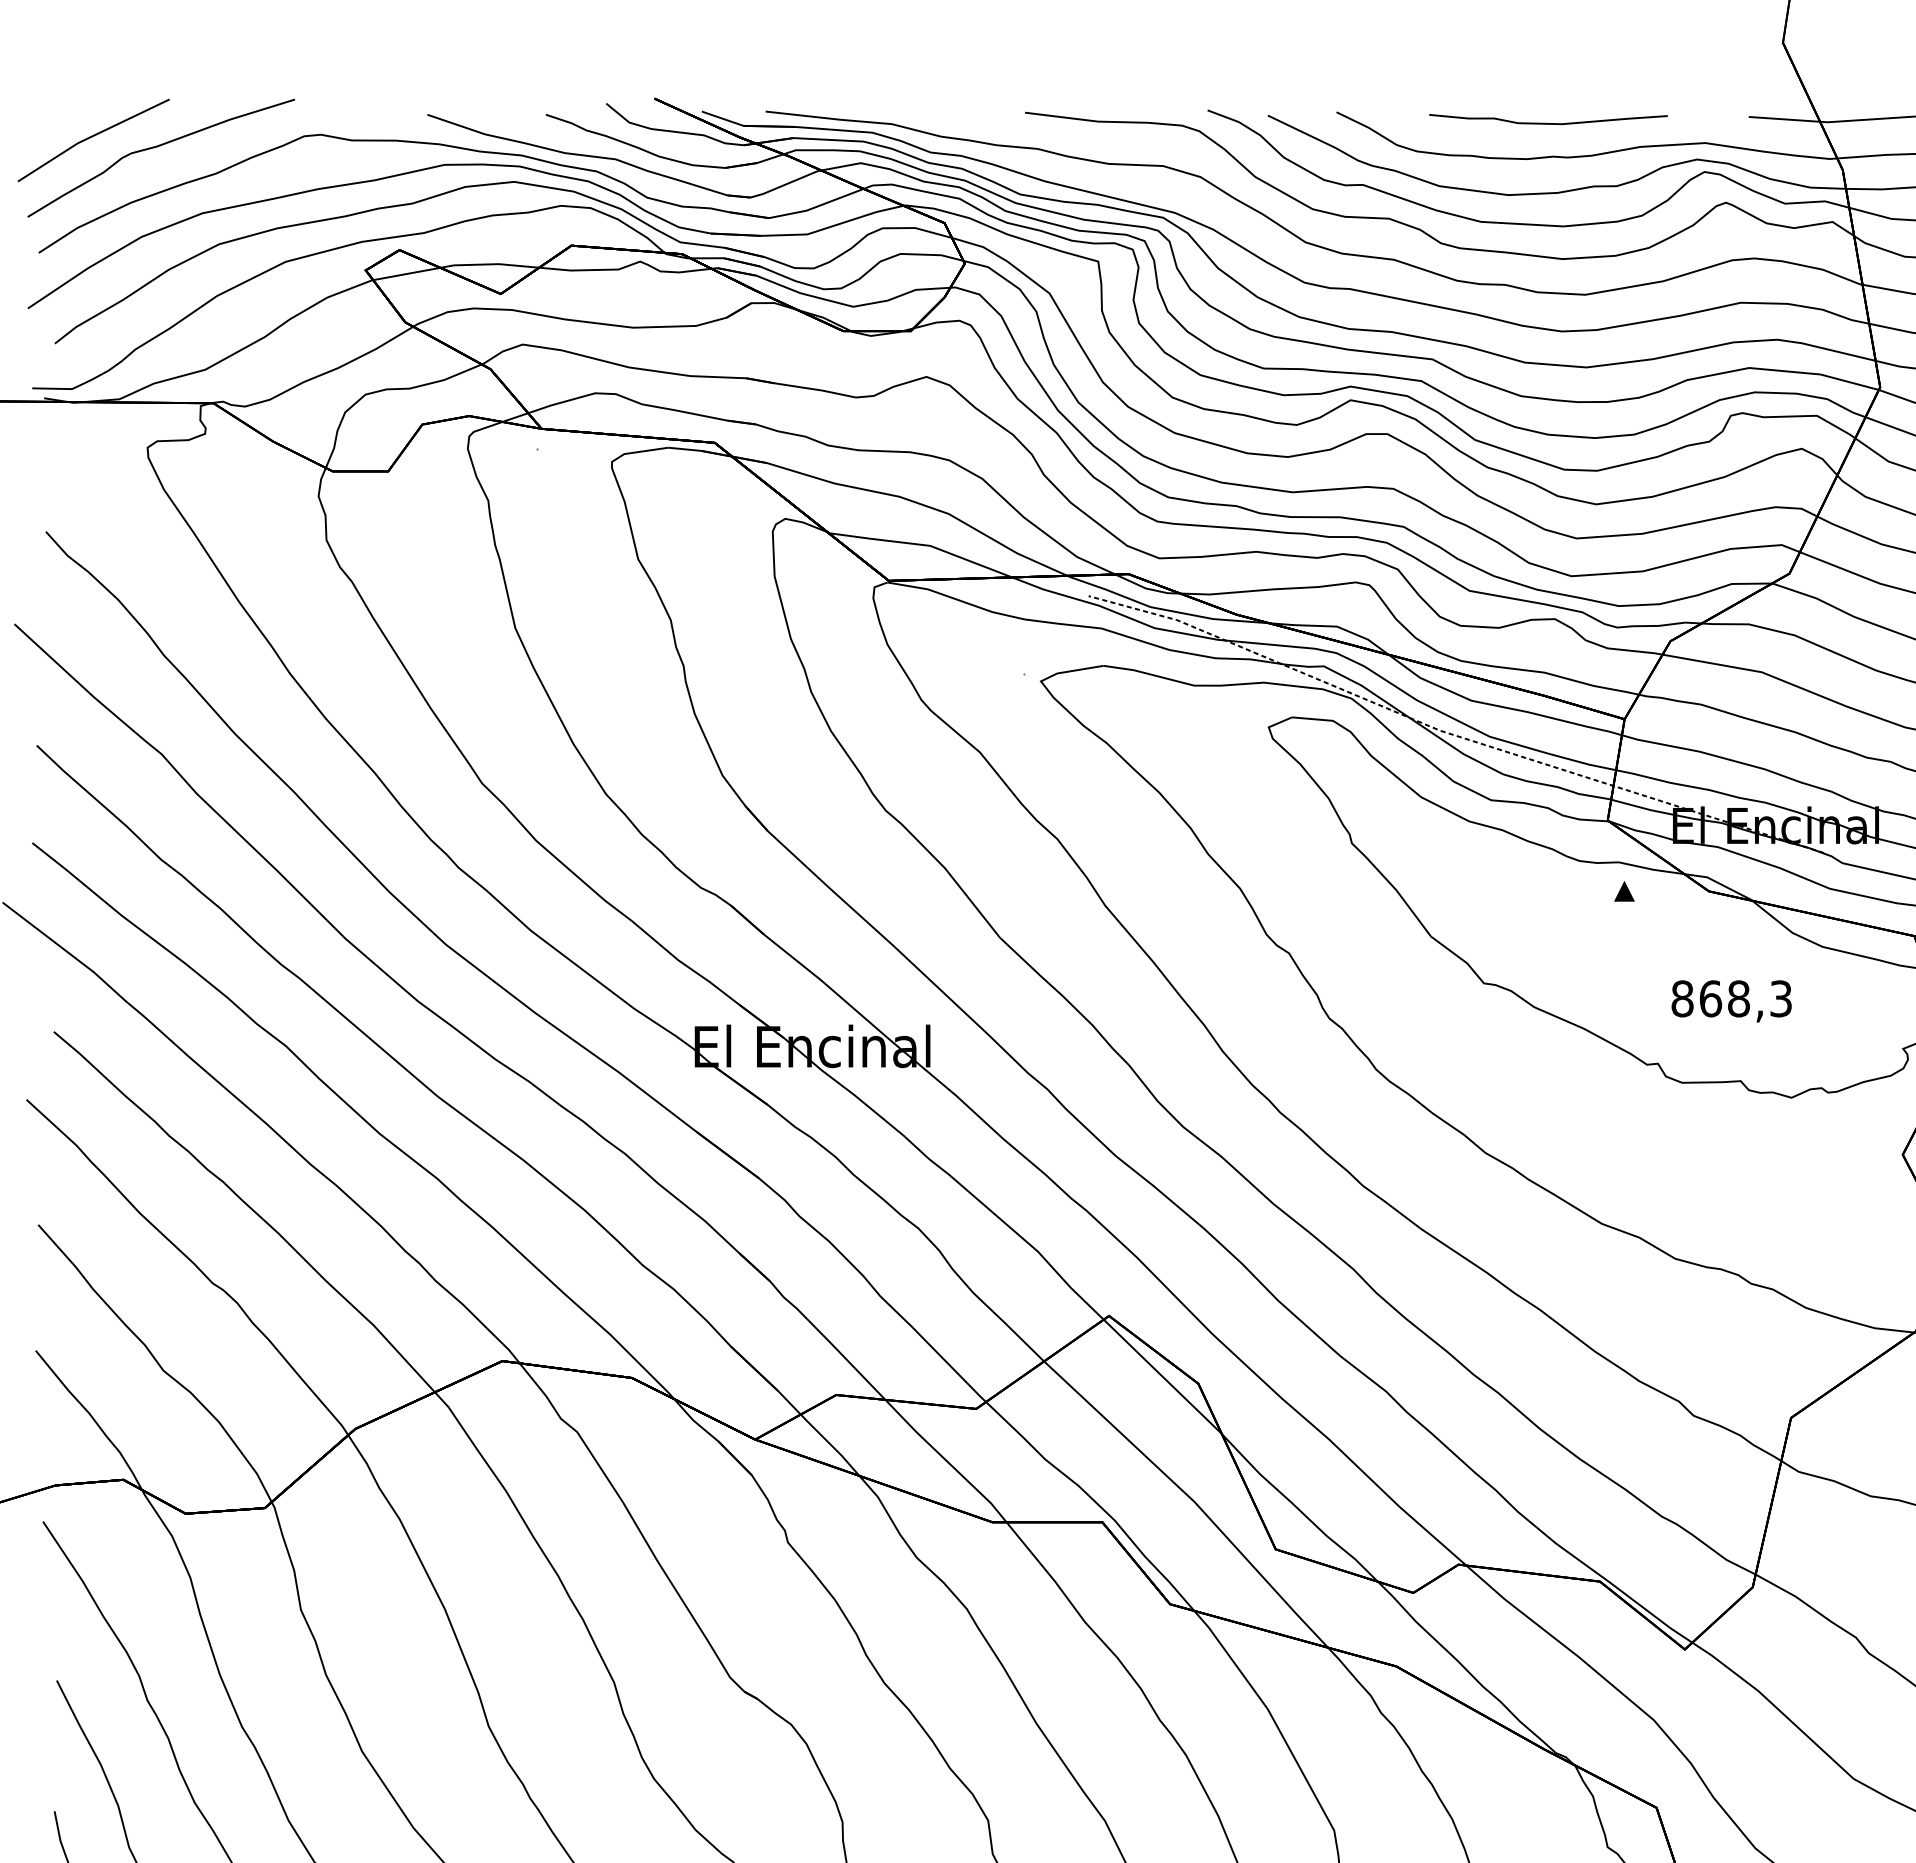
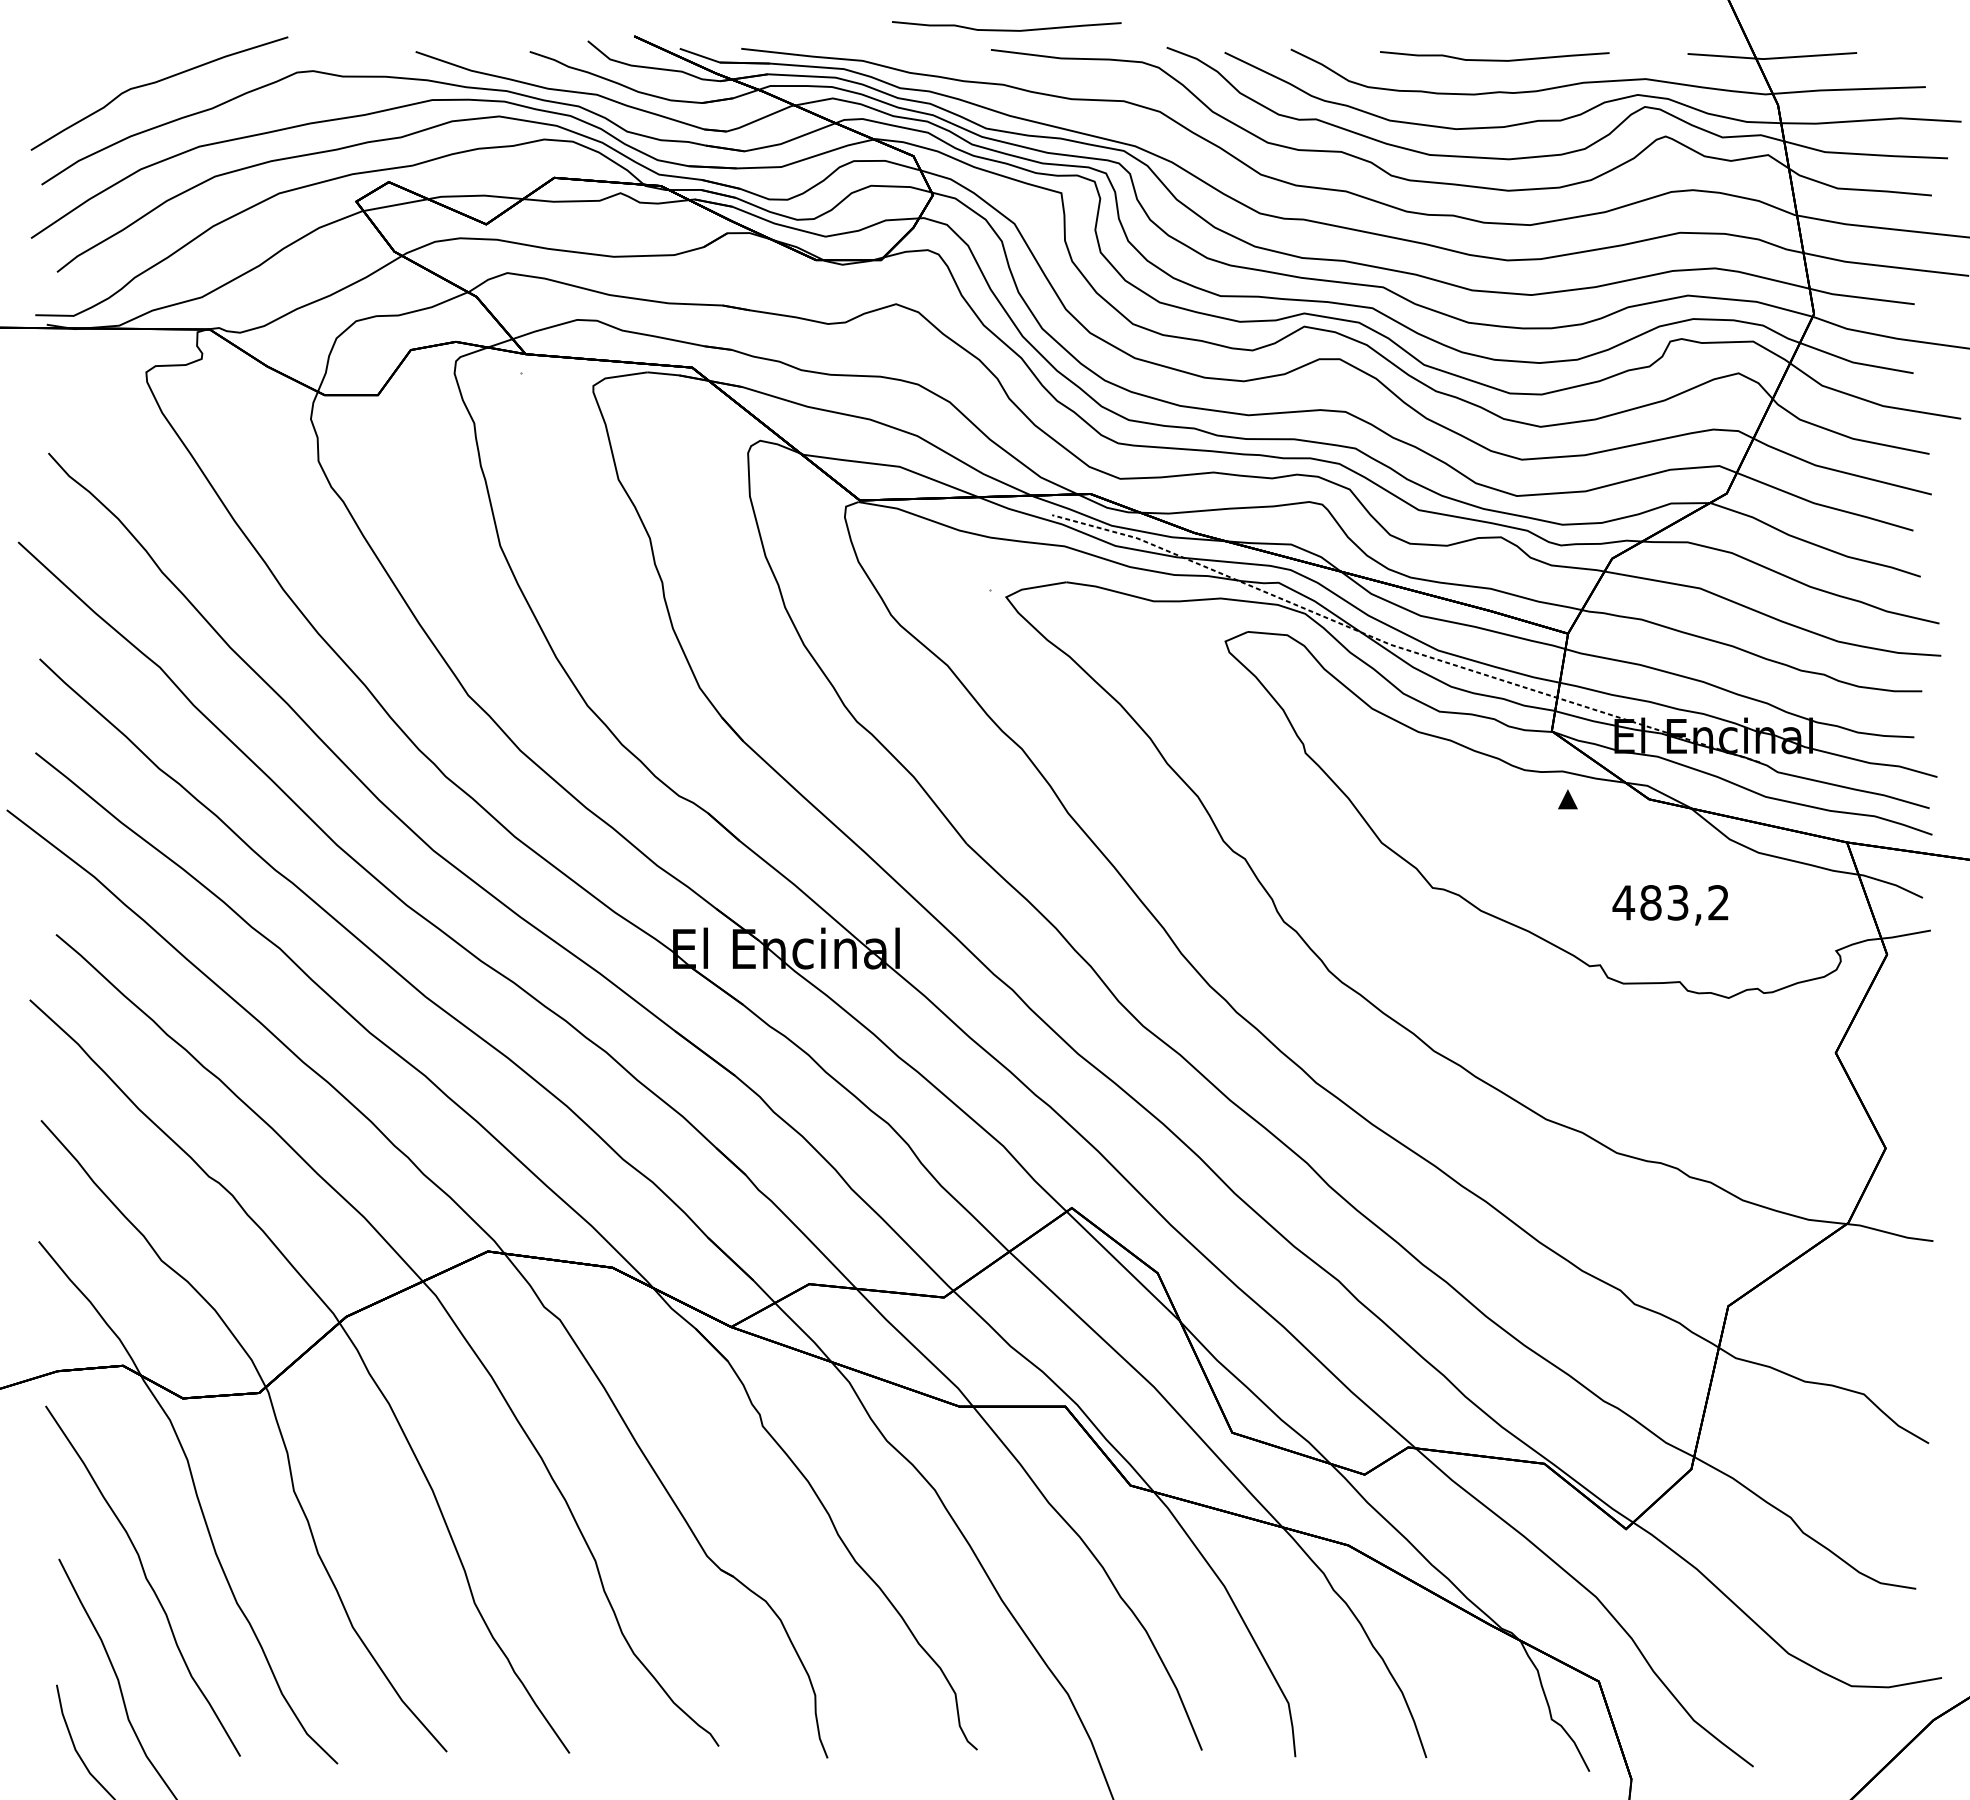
curve: (1041, 91) -> (1006, 29), added
line: (92, 137) -> (93, 73), removed
text: (1731, 998) -> (1670, 902), 868,3 -> 483,2

